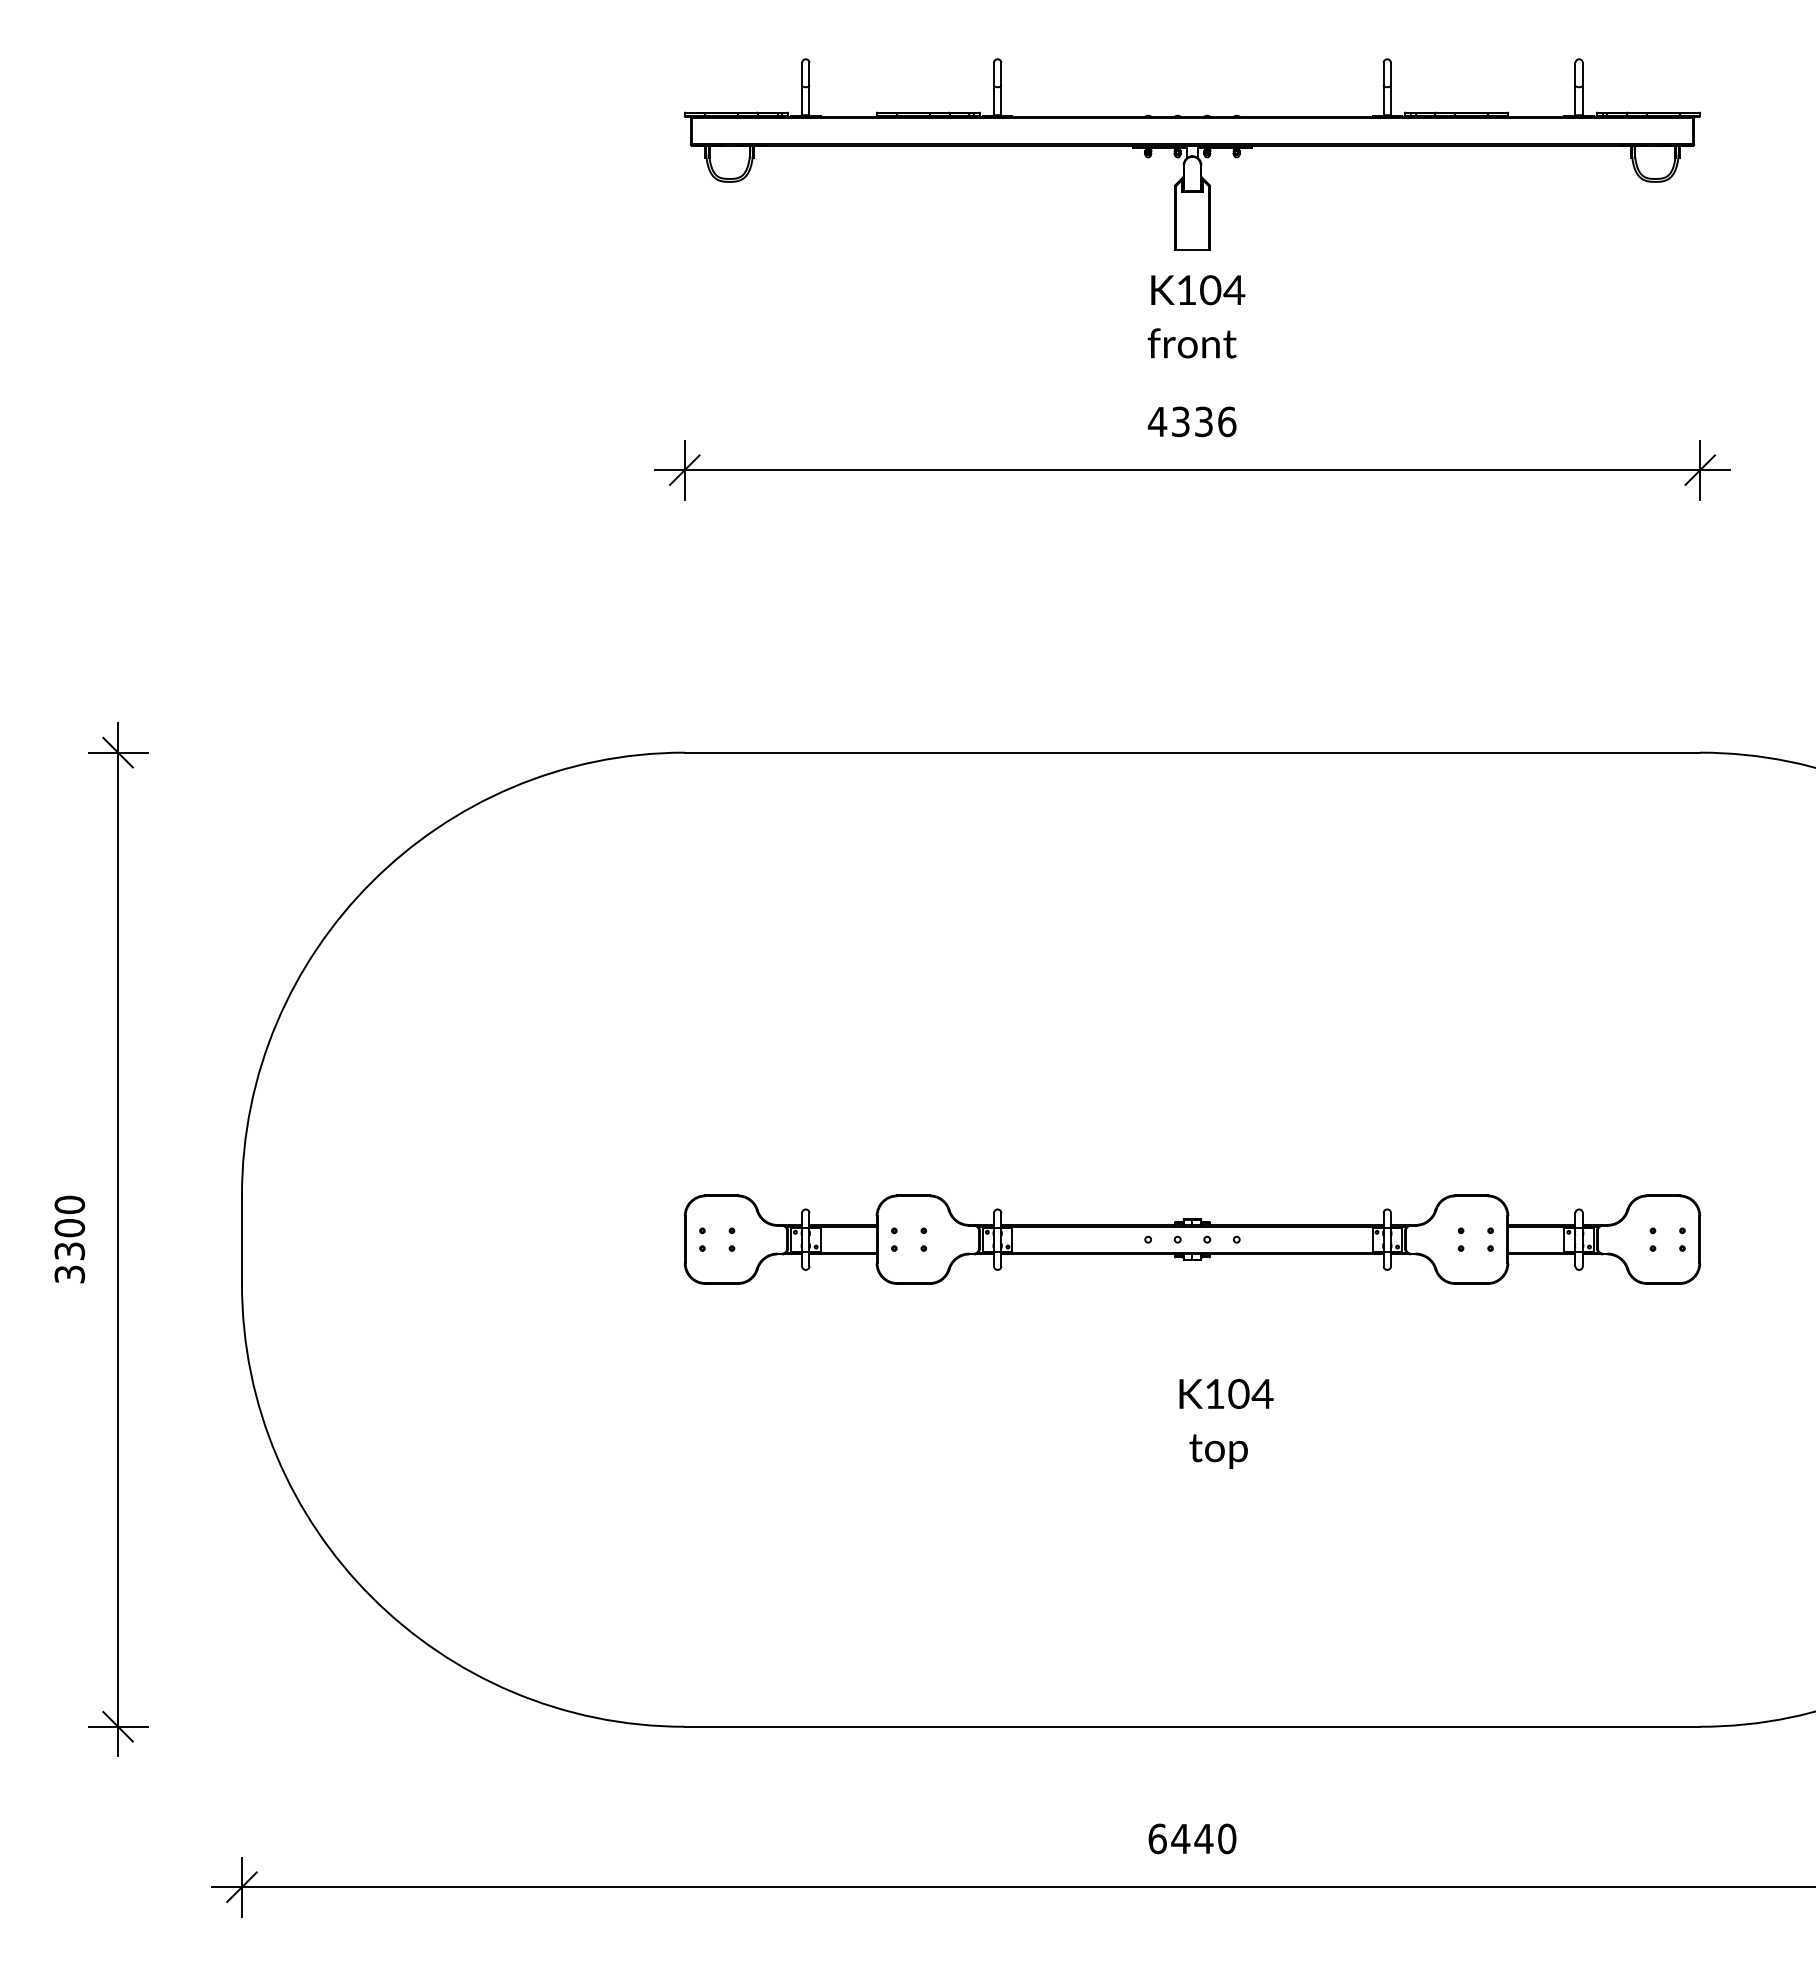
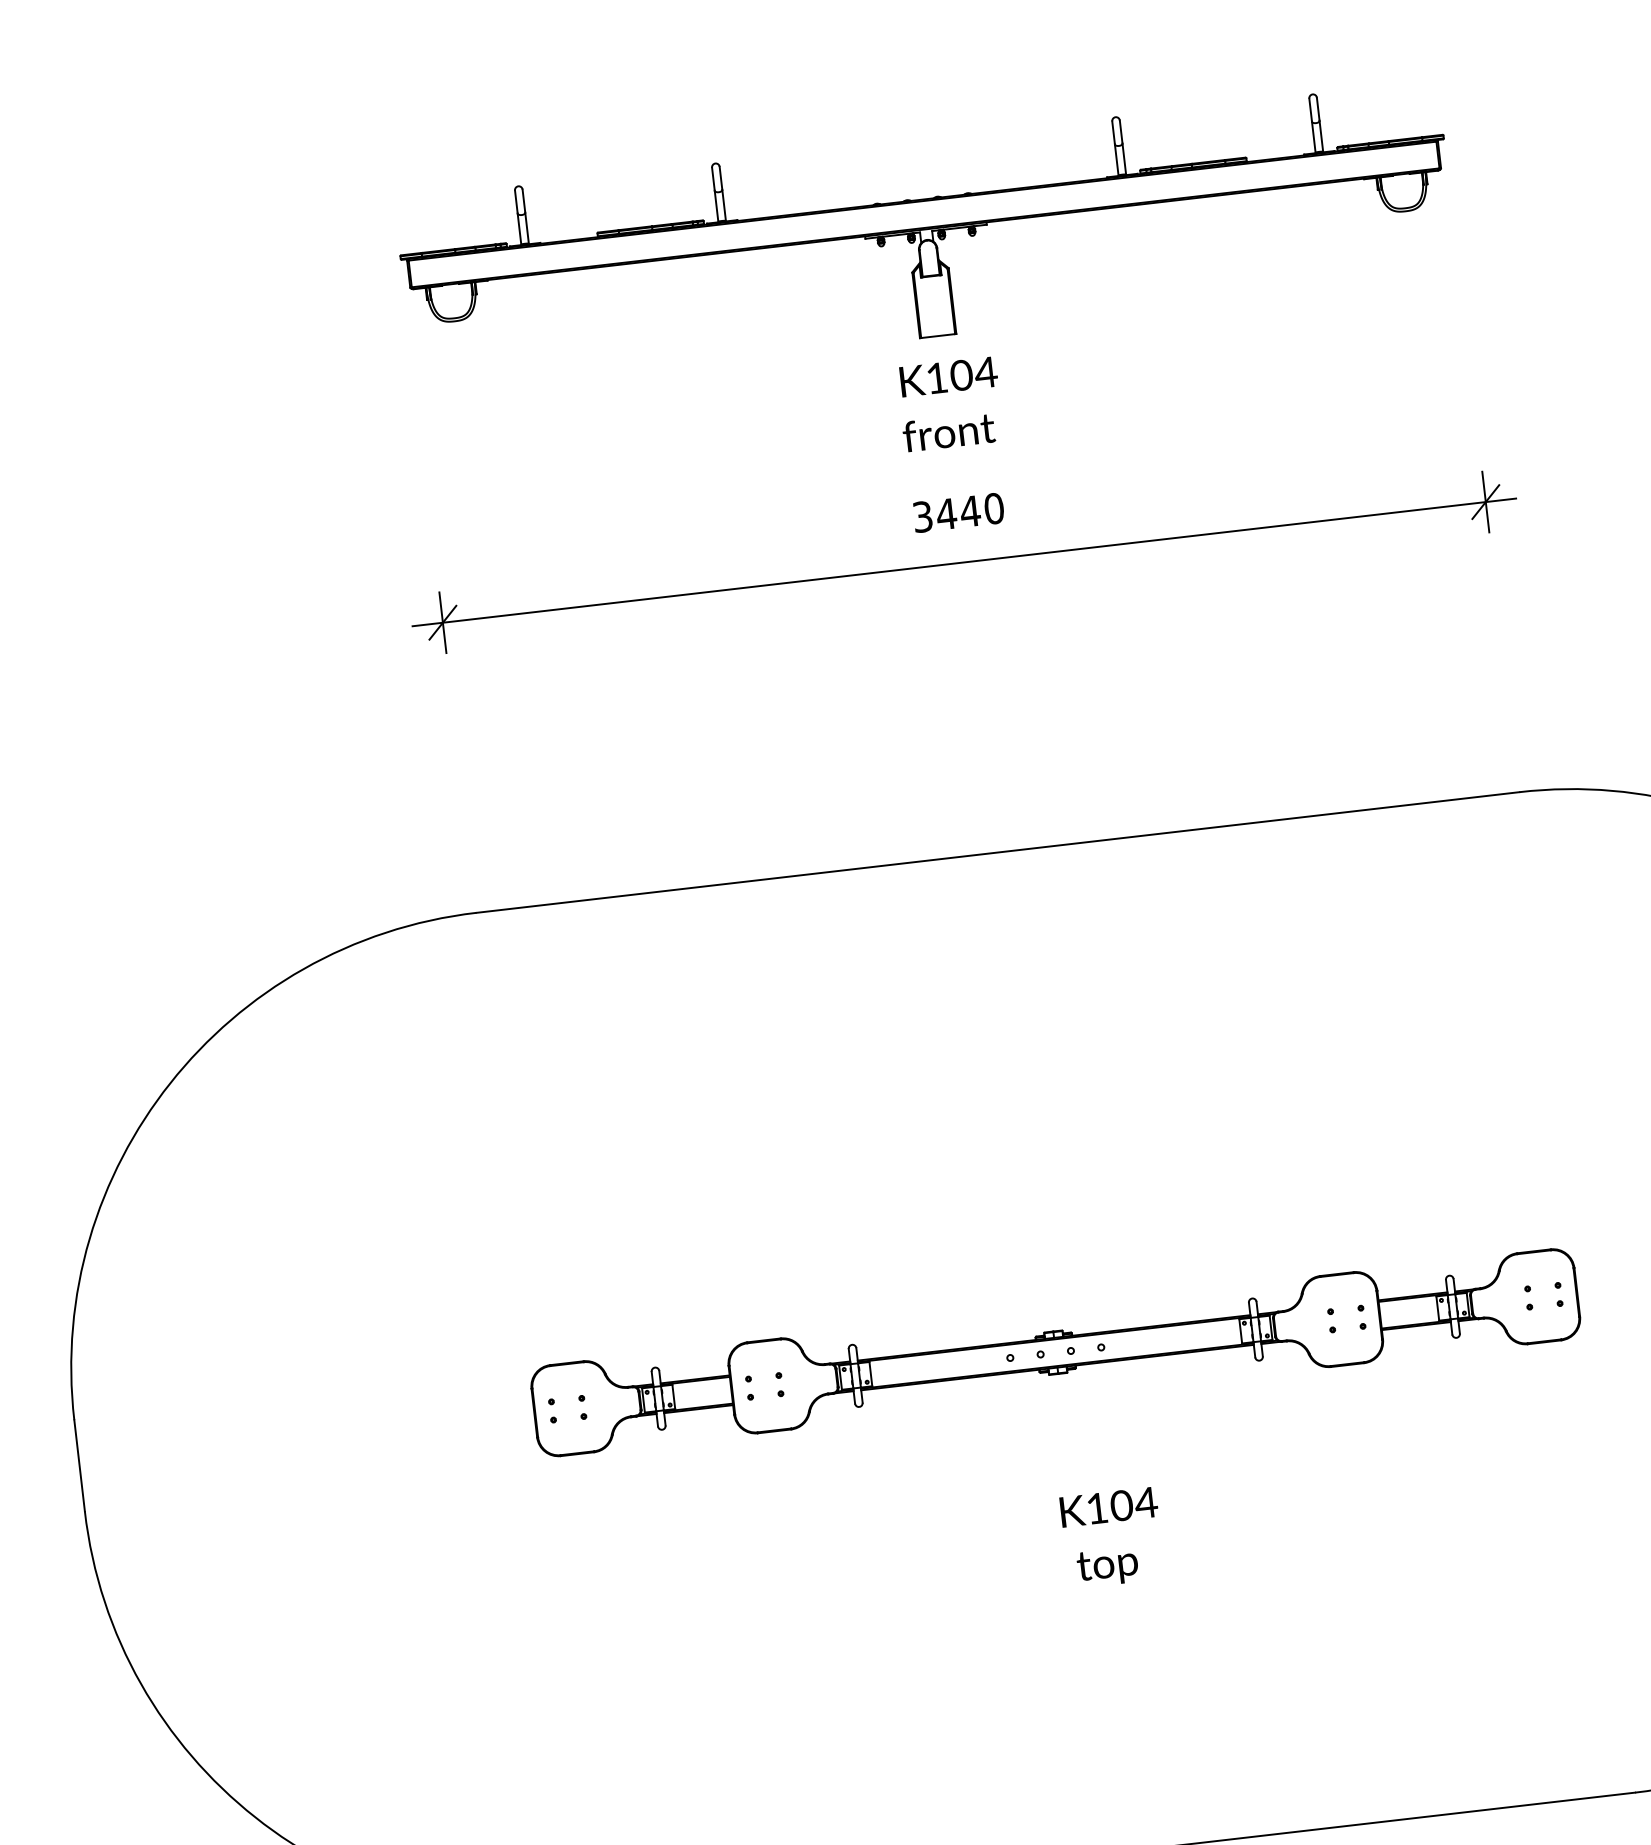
text: (1192, 421) -> (958, 512), 4336 -> 3440

